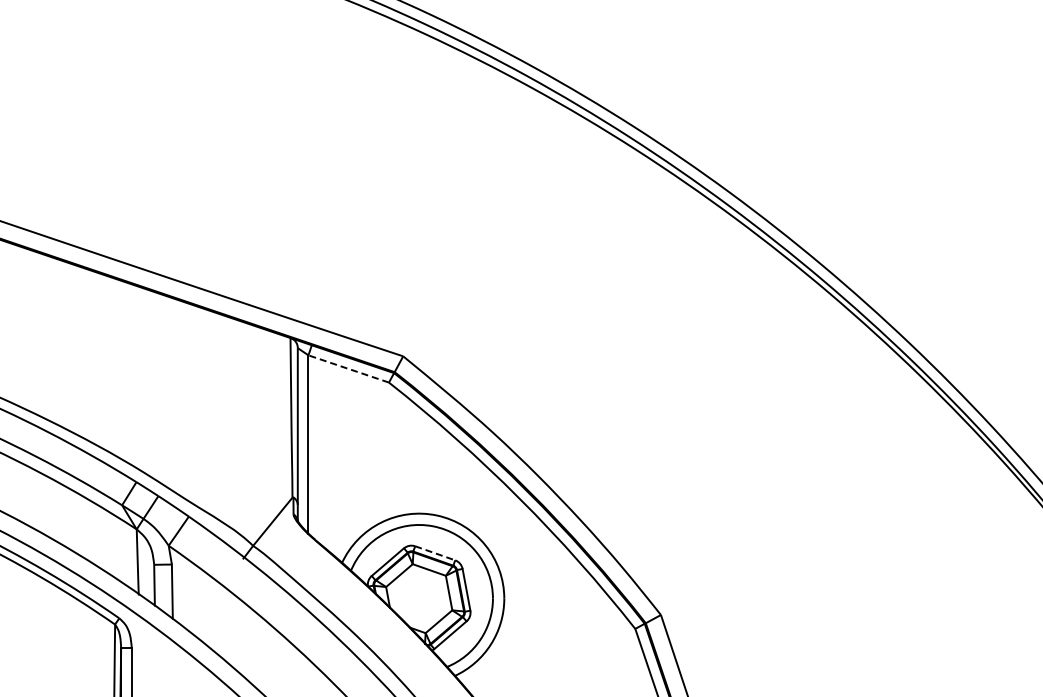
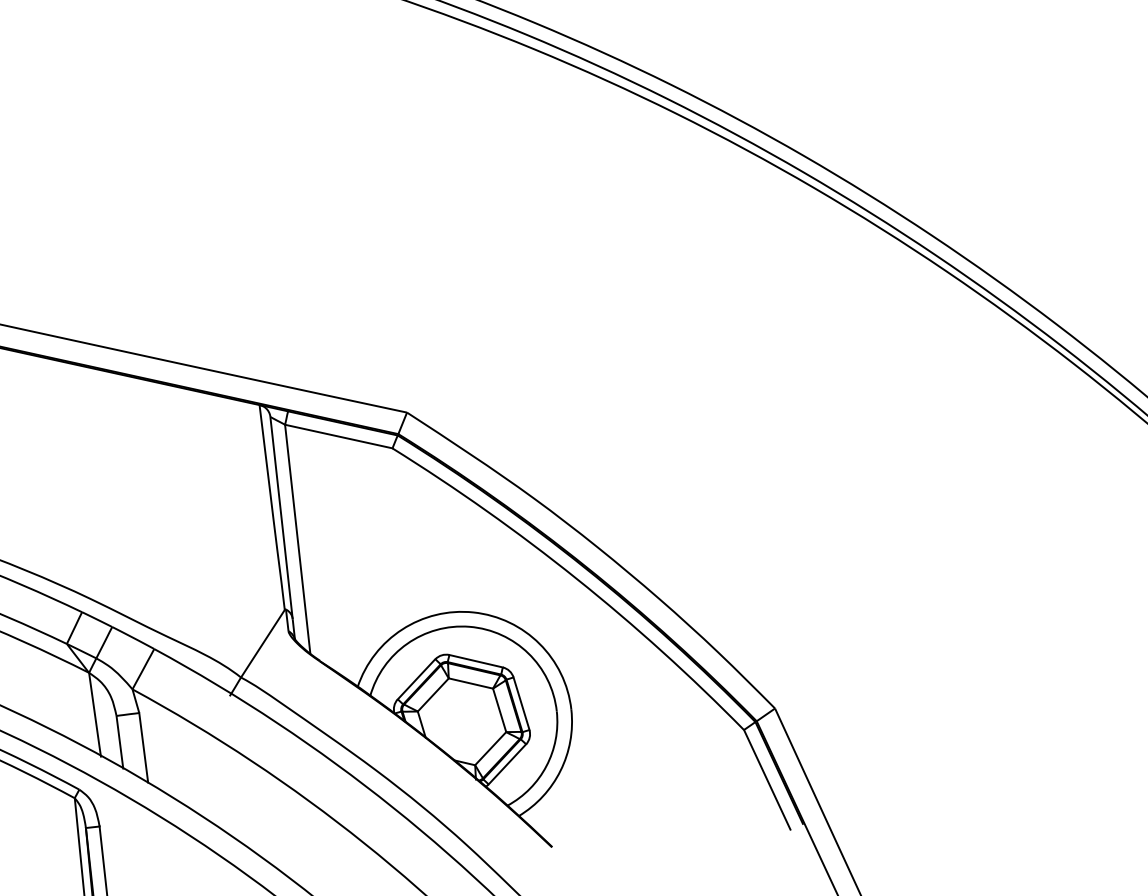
line: (348, 368) -> (338, 435), dashed -> solid
line: (435, 553) -> (476, 661), dashed -> solid

